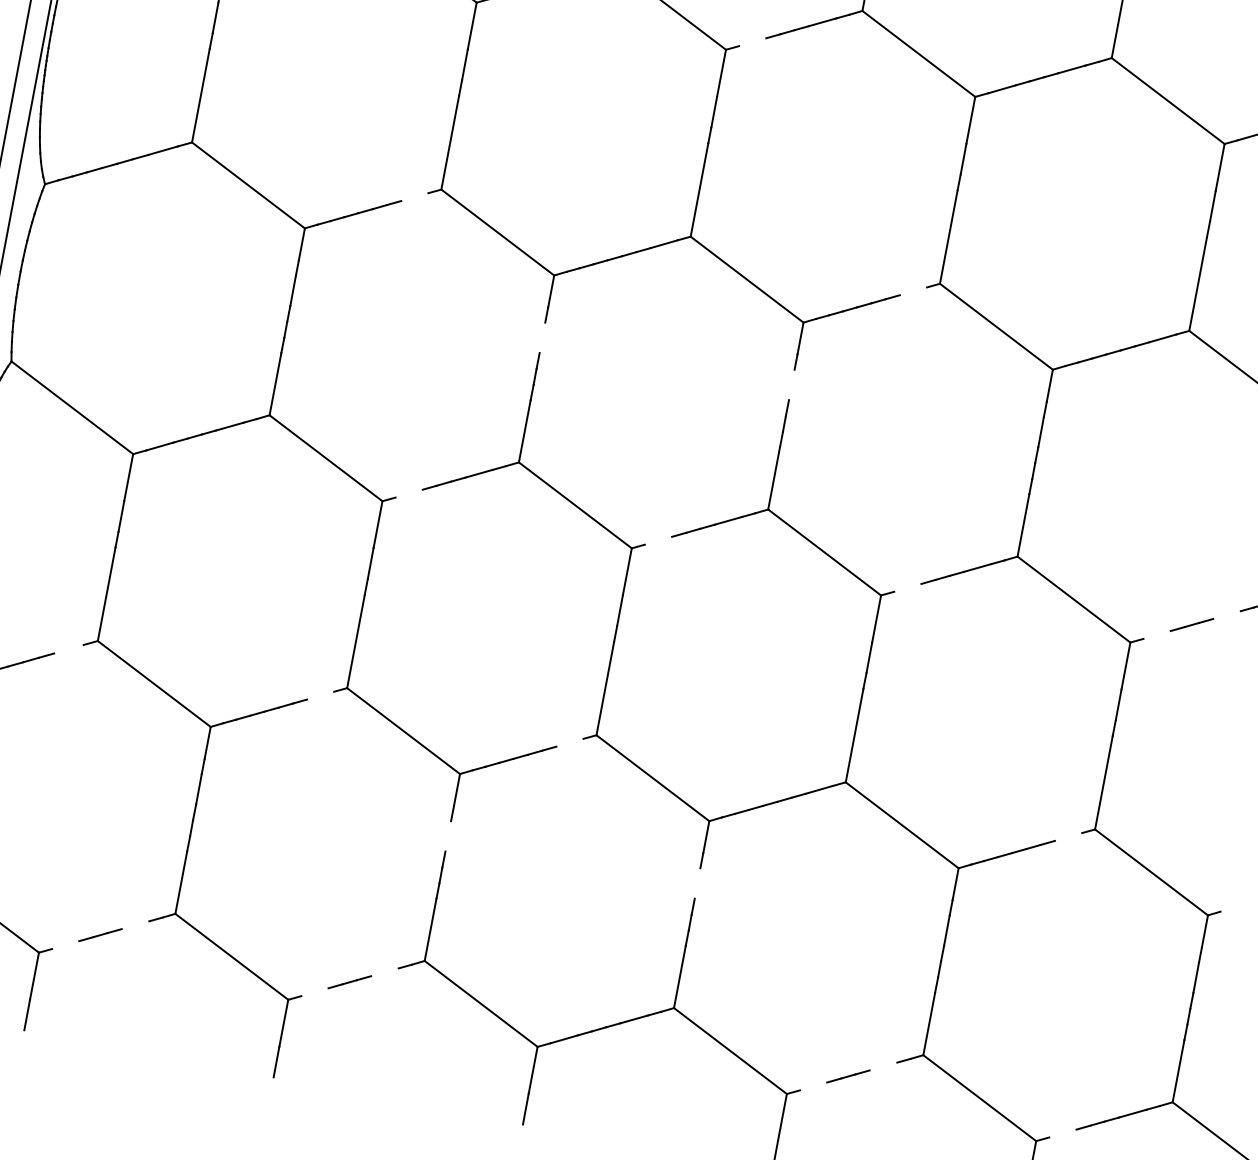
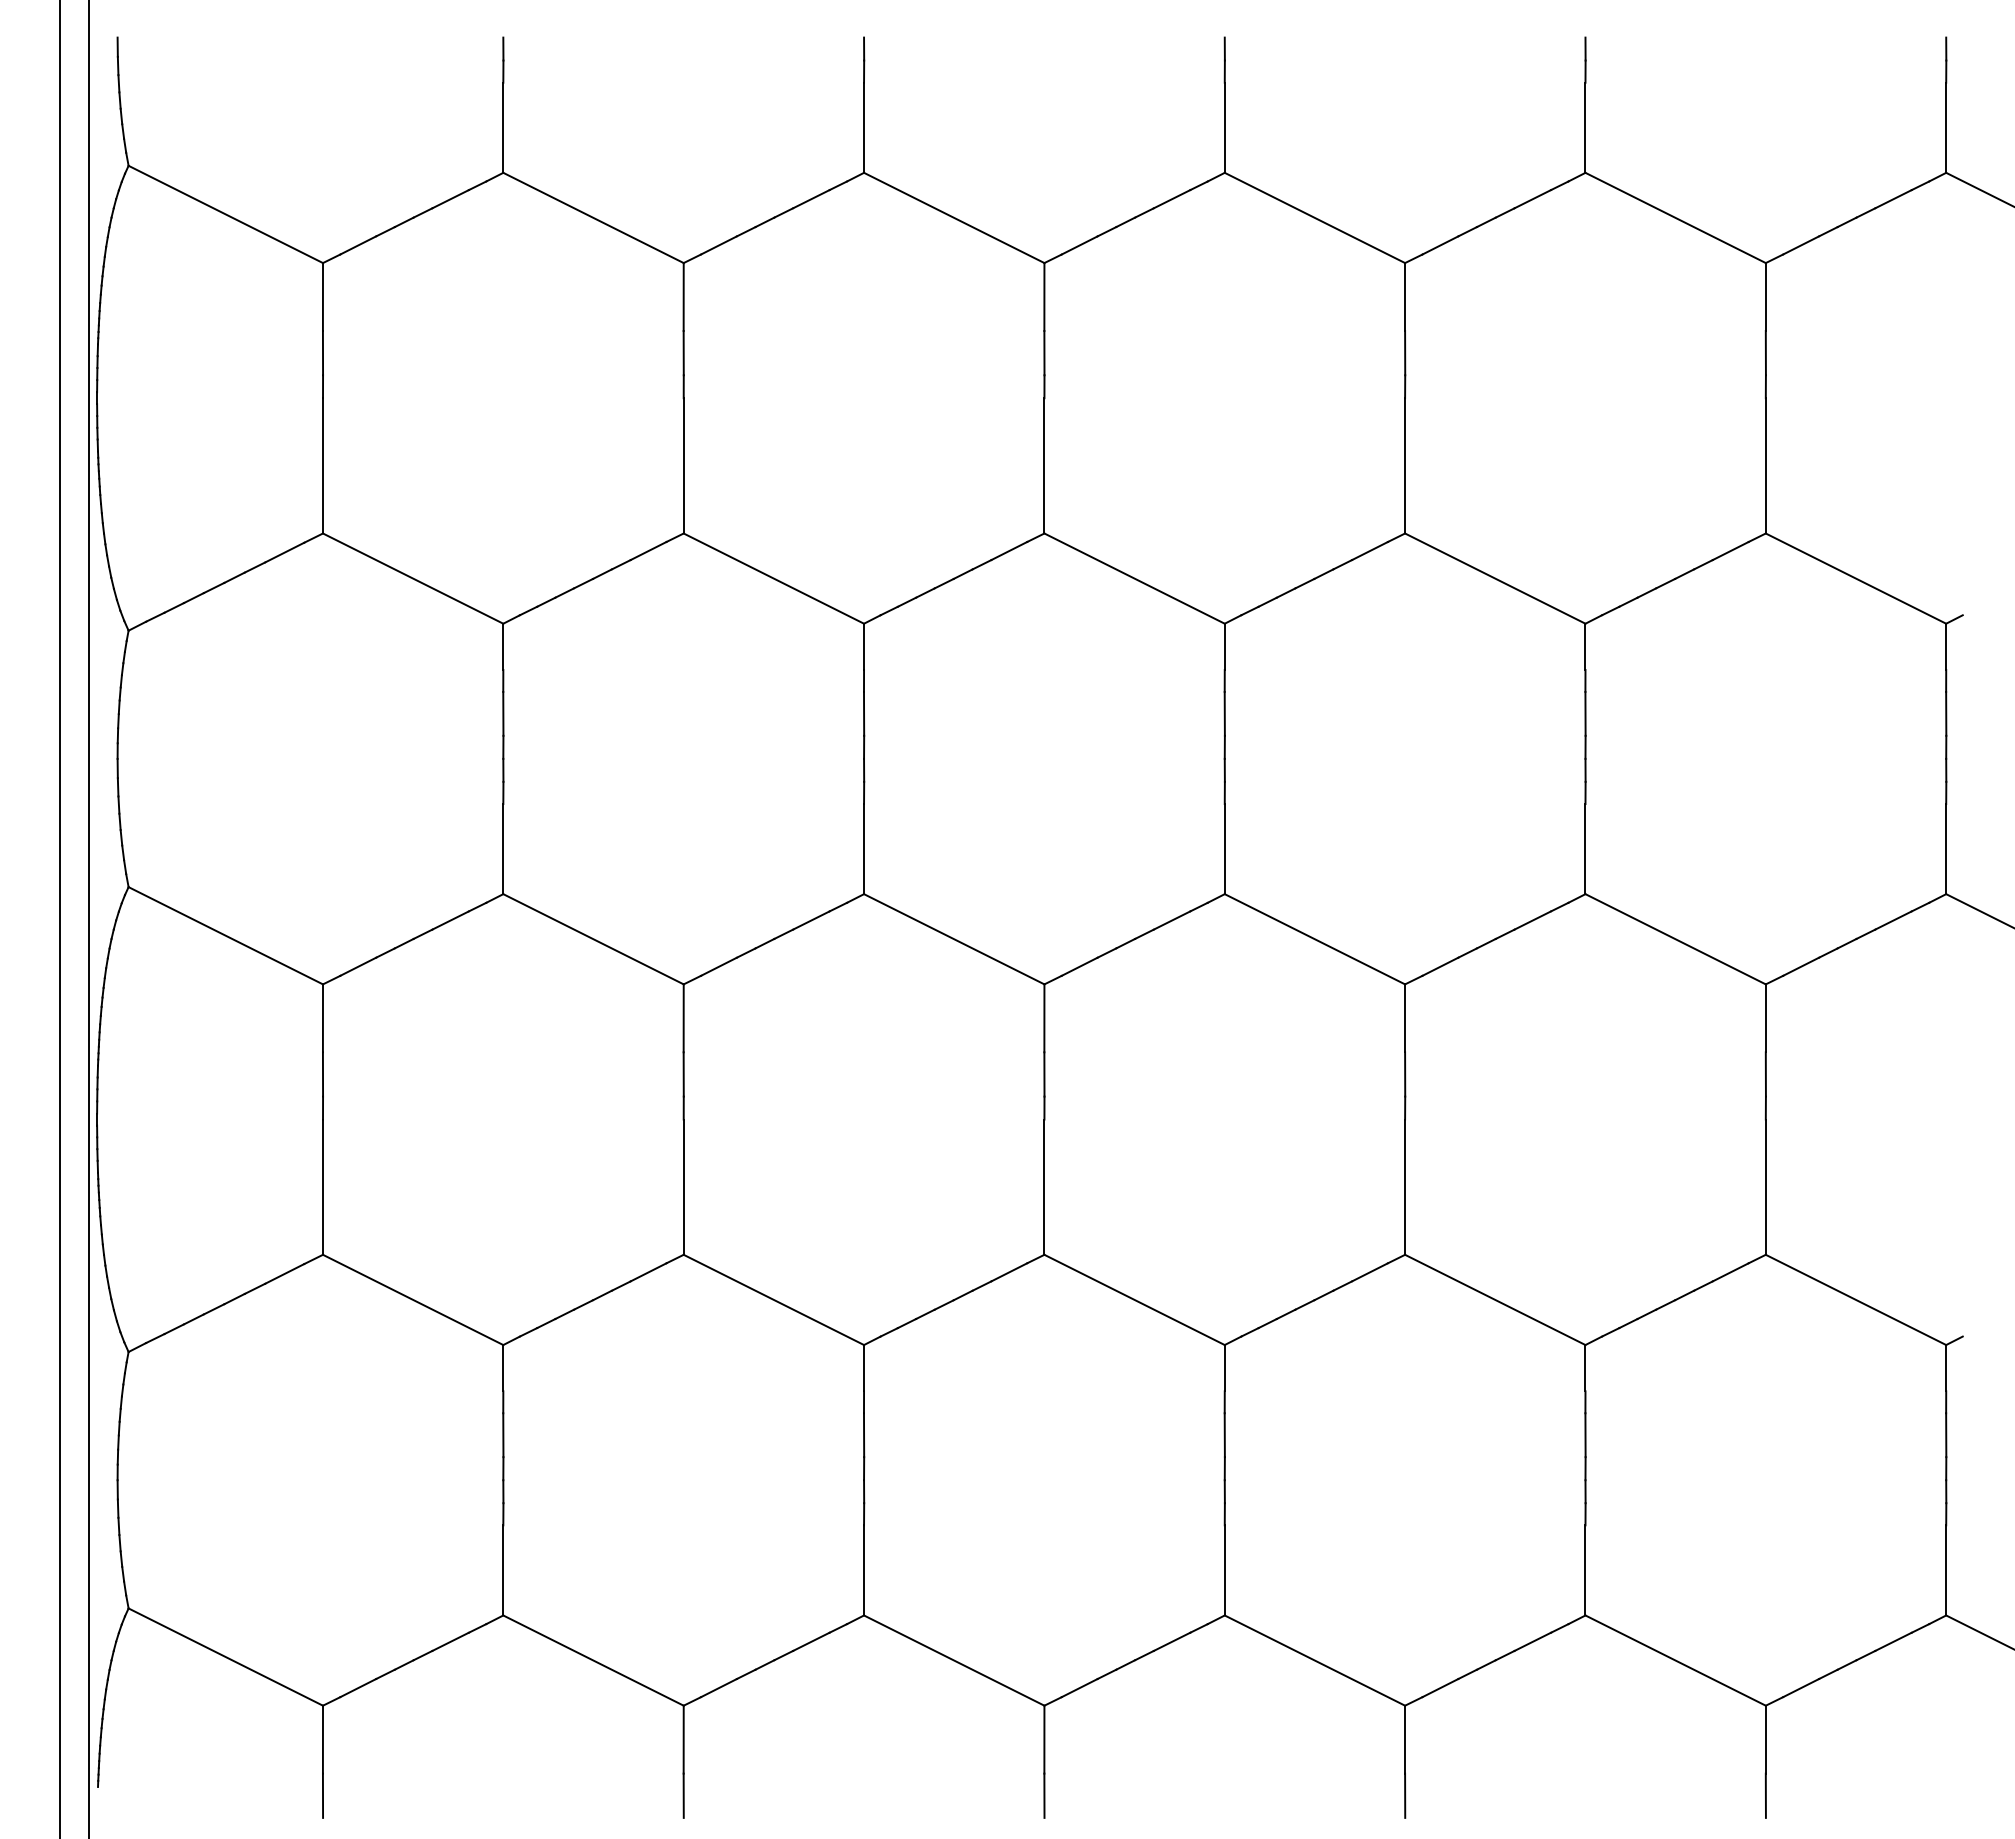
line: (752, 42) -> (1079, 245), added
line: (414, 196) -> (648, 550), added
line: (913, 290) -> (1369, 550), added
line: (542, 337) -> (863, 713), added
line: (791, 384) -> (1224, 713), added
line: (408, 493) -> (718, 966), added
line: (658, 540) -> (1079, 966), added
line: (907, 587) -> (1440, 966), added
line: (1226, 615) -> (1893, 920), added
line: (1157, 634) -> (1801, 966), added
line: (68, 648) -> (284, 1273), added
line: (320, 695) -> (648, 1272), added
line: (570, 742) -> (1009, 1272), added
line: (447, 836) -> (863, 1435), added
line: (1068, 837) -> (1730, 1272), added
line: (697, 883) -> (1224, 1435), added
line: (135, 924) -> (450, 1641), added
line: (65, 945) -> (358, 1688), added
line: (384, 972) -> (811, 1641), added
line: (314, 992) -> (718, 1688), added
line: (883, 1066) -> (1532, 1641), added
line: (813, 1086) -> (1440, 1688), added
line: (1063, 1133) -> (1801, 1688), added

